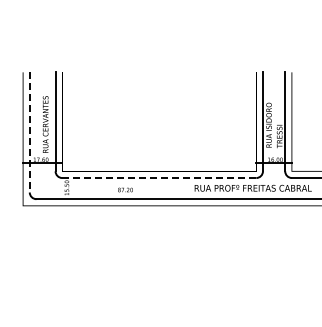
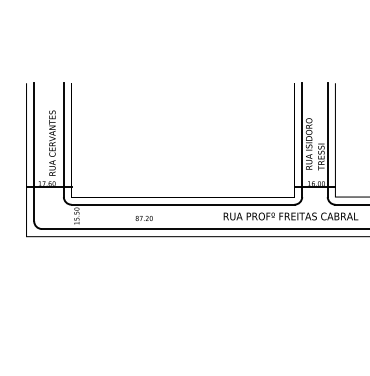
line: (29, 132) -> (33, 152), dashed -> solid
line: (159, 178) -> (183, 205), dashed -> solid

